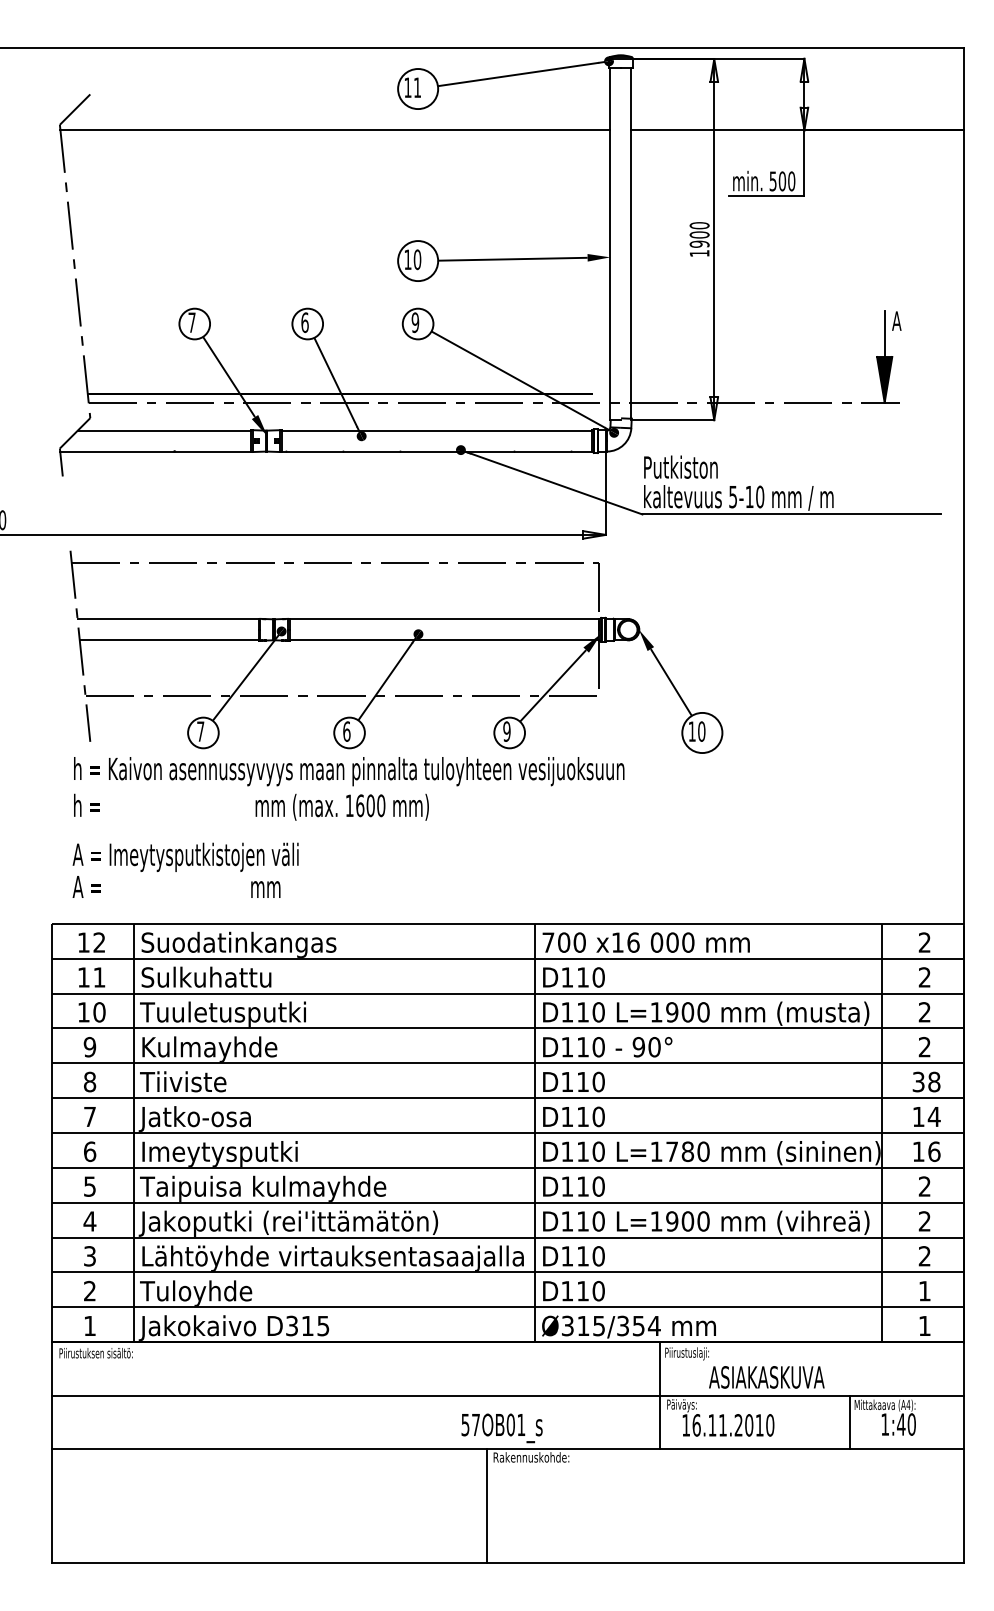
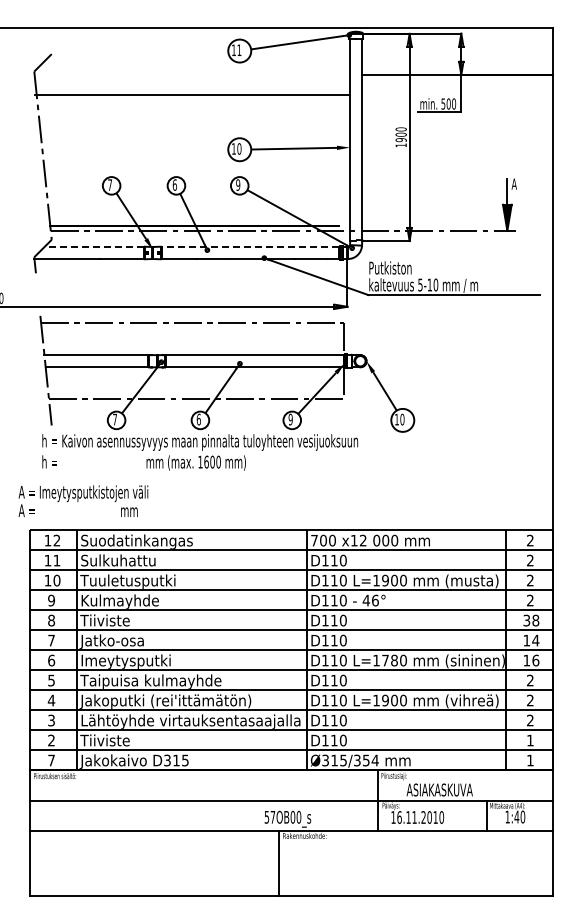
line: (335, 129) -> (192, 94), moved
line: (164, 431) -> (94, 247), solid -> dashed
line: (436, 431) -> (250, 247), solid -> dashed
text: (185, 869) -> (83, 500), moved
text: (632, 942) -> (362, 540), x16 -> x12
text: (646, 1046) -> (370, 600), 90° -> 46°
text: (204, 1292) -> (117, 741), Tuloyhde -> Tiiviste
text: (89, 1325) -> (51, 760), 1 -> 7
text: (520, 1423) -> (298, 816), 57OB01_s -> 57OB00_s

